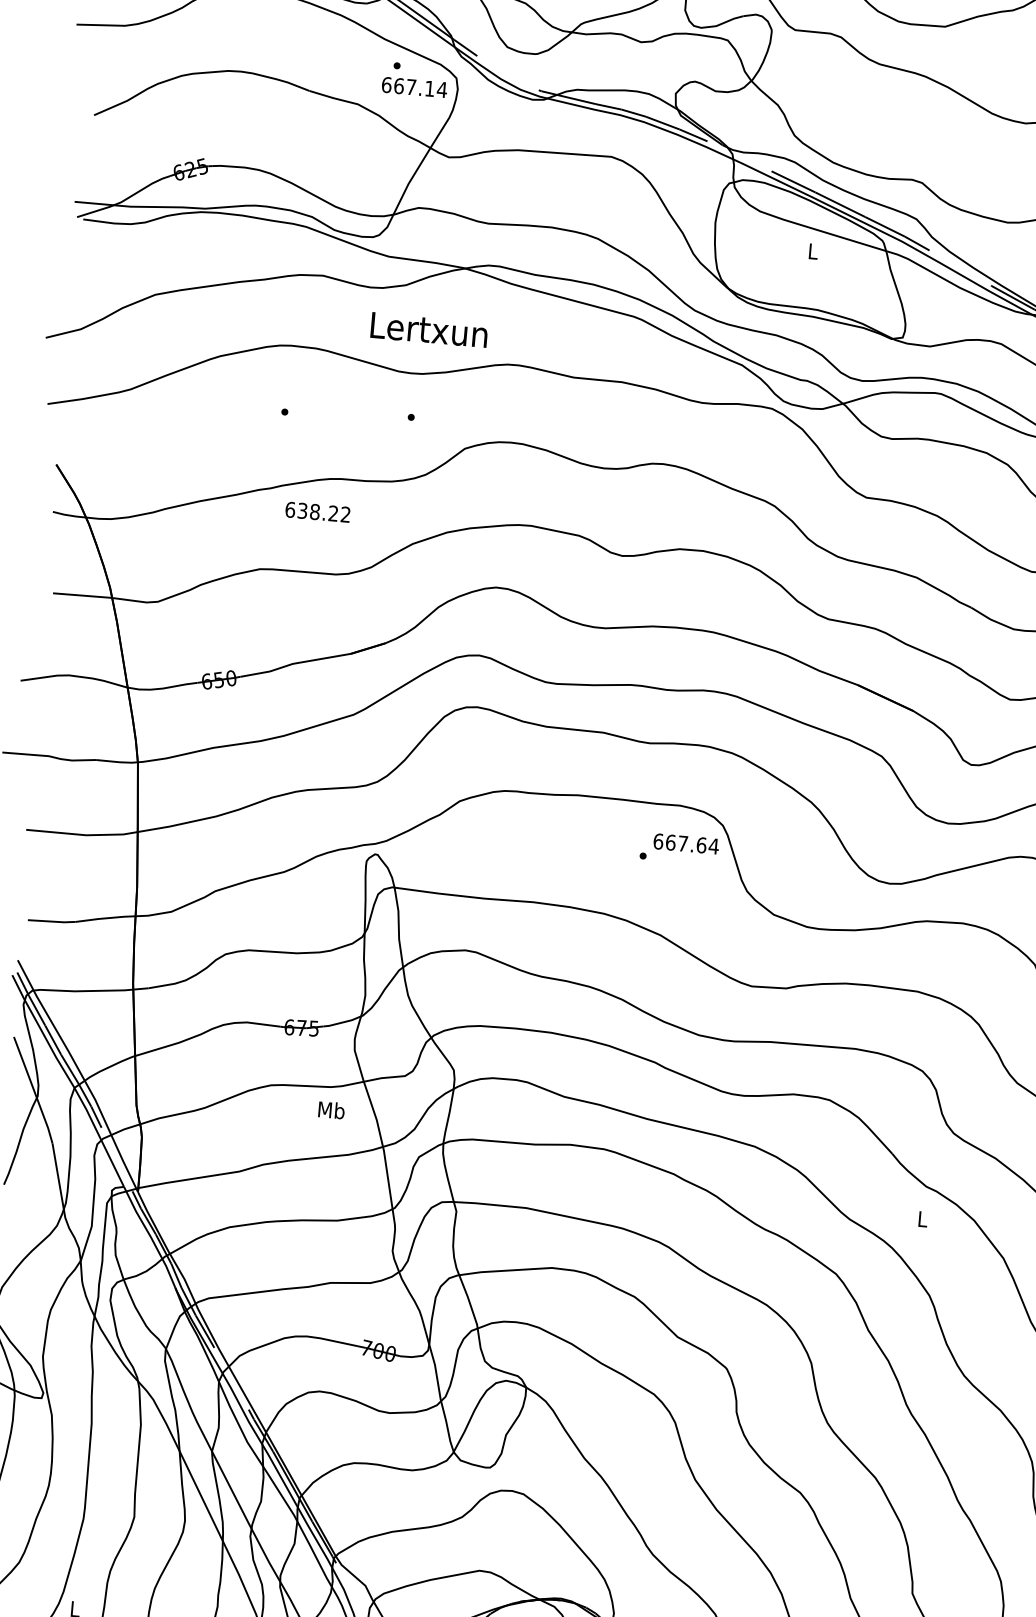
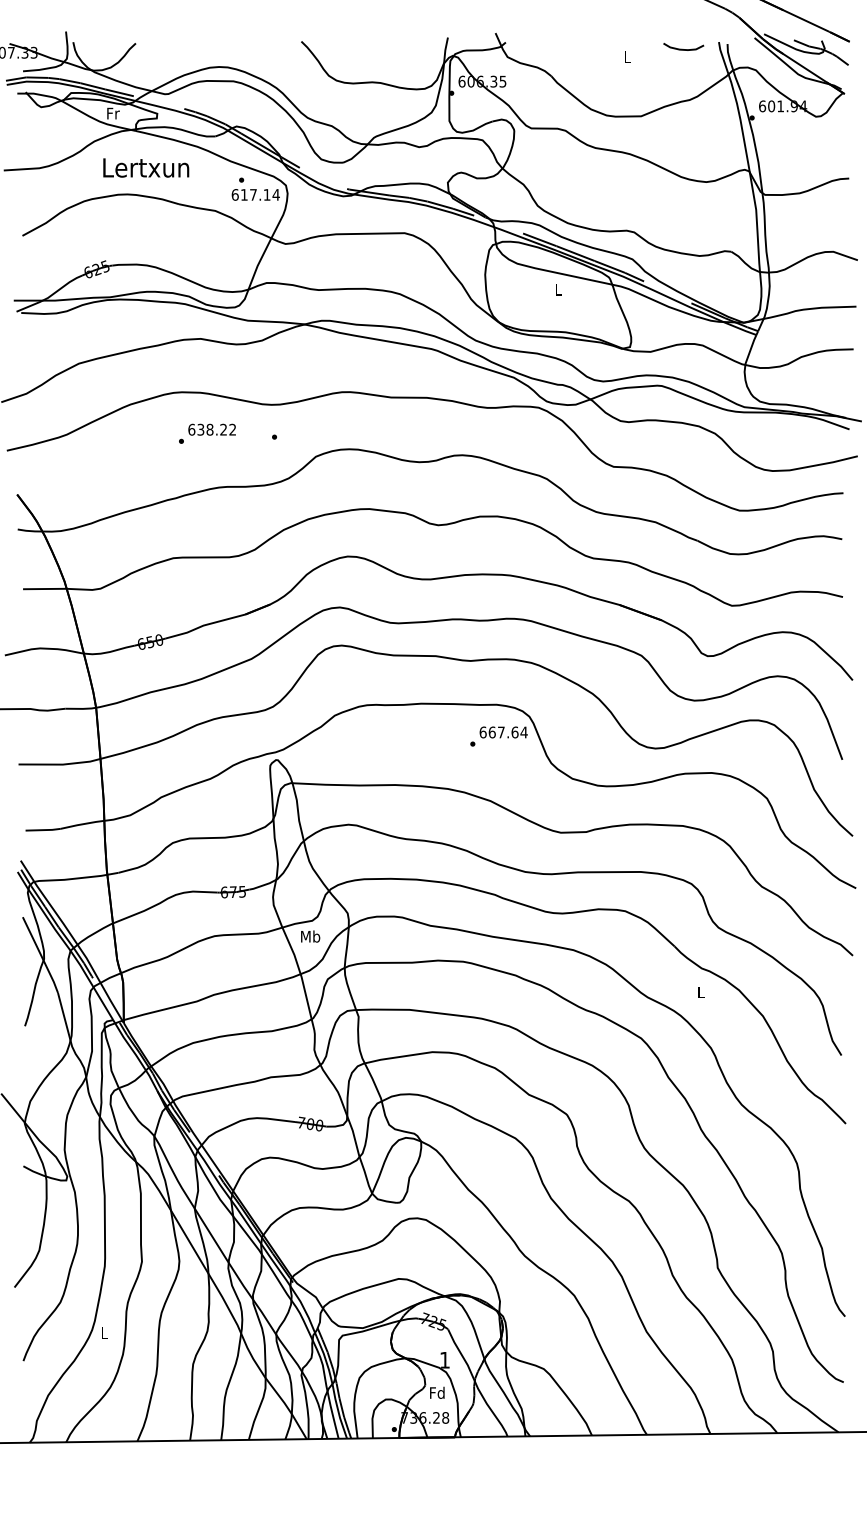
text: (397, 85) -> (243, 194), 667.14 -> 617.14
text: (429, 329) -> (146, 167), moved
text: (317, 511) -> (211, 429), moved
text: (331, 1110) -> (310, 936), moved

